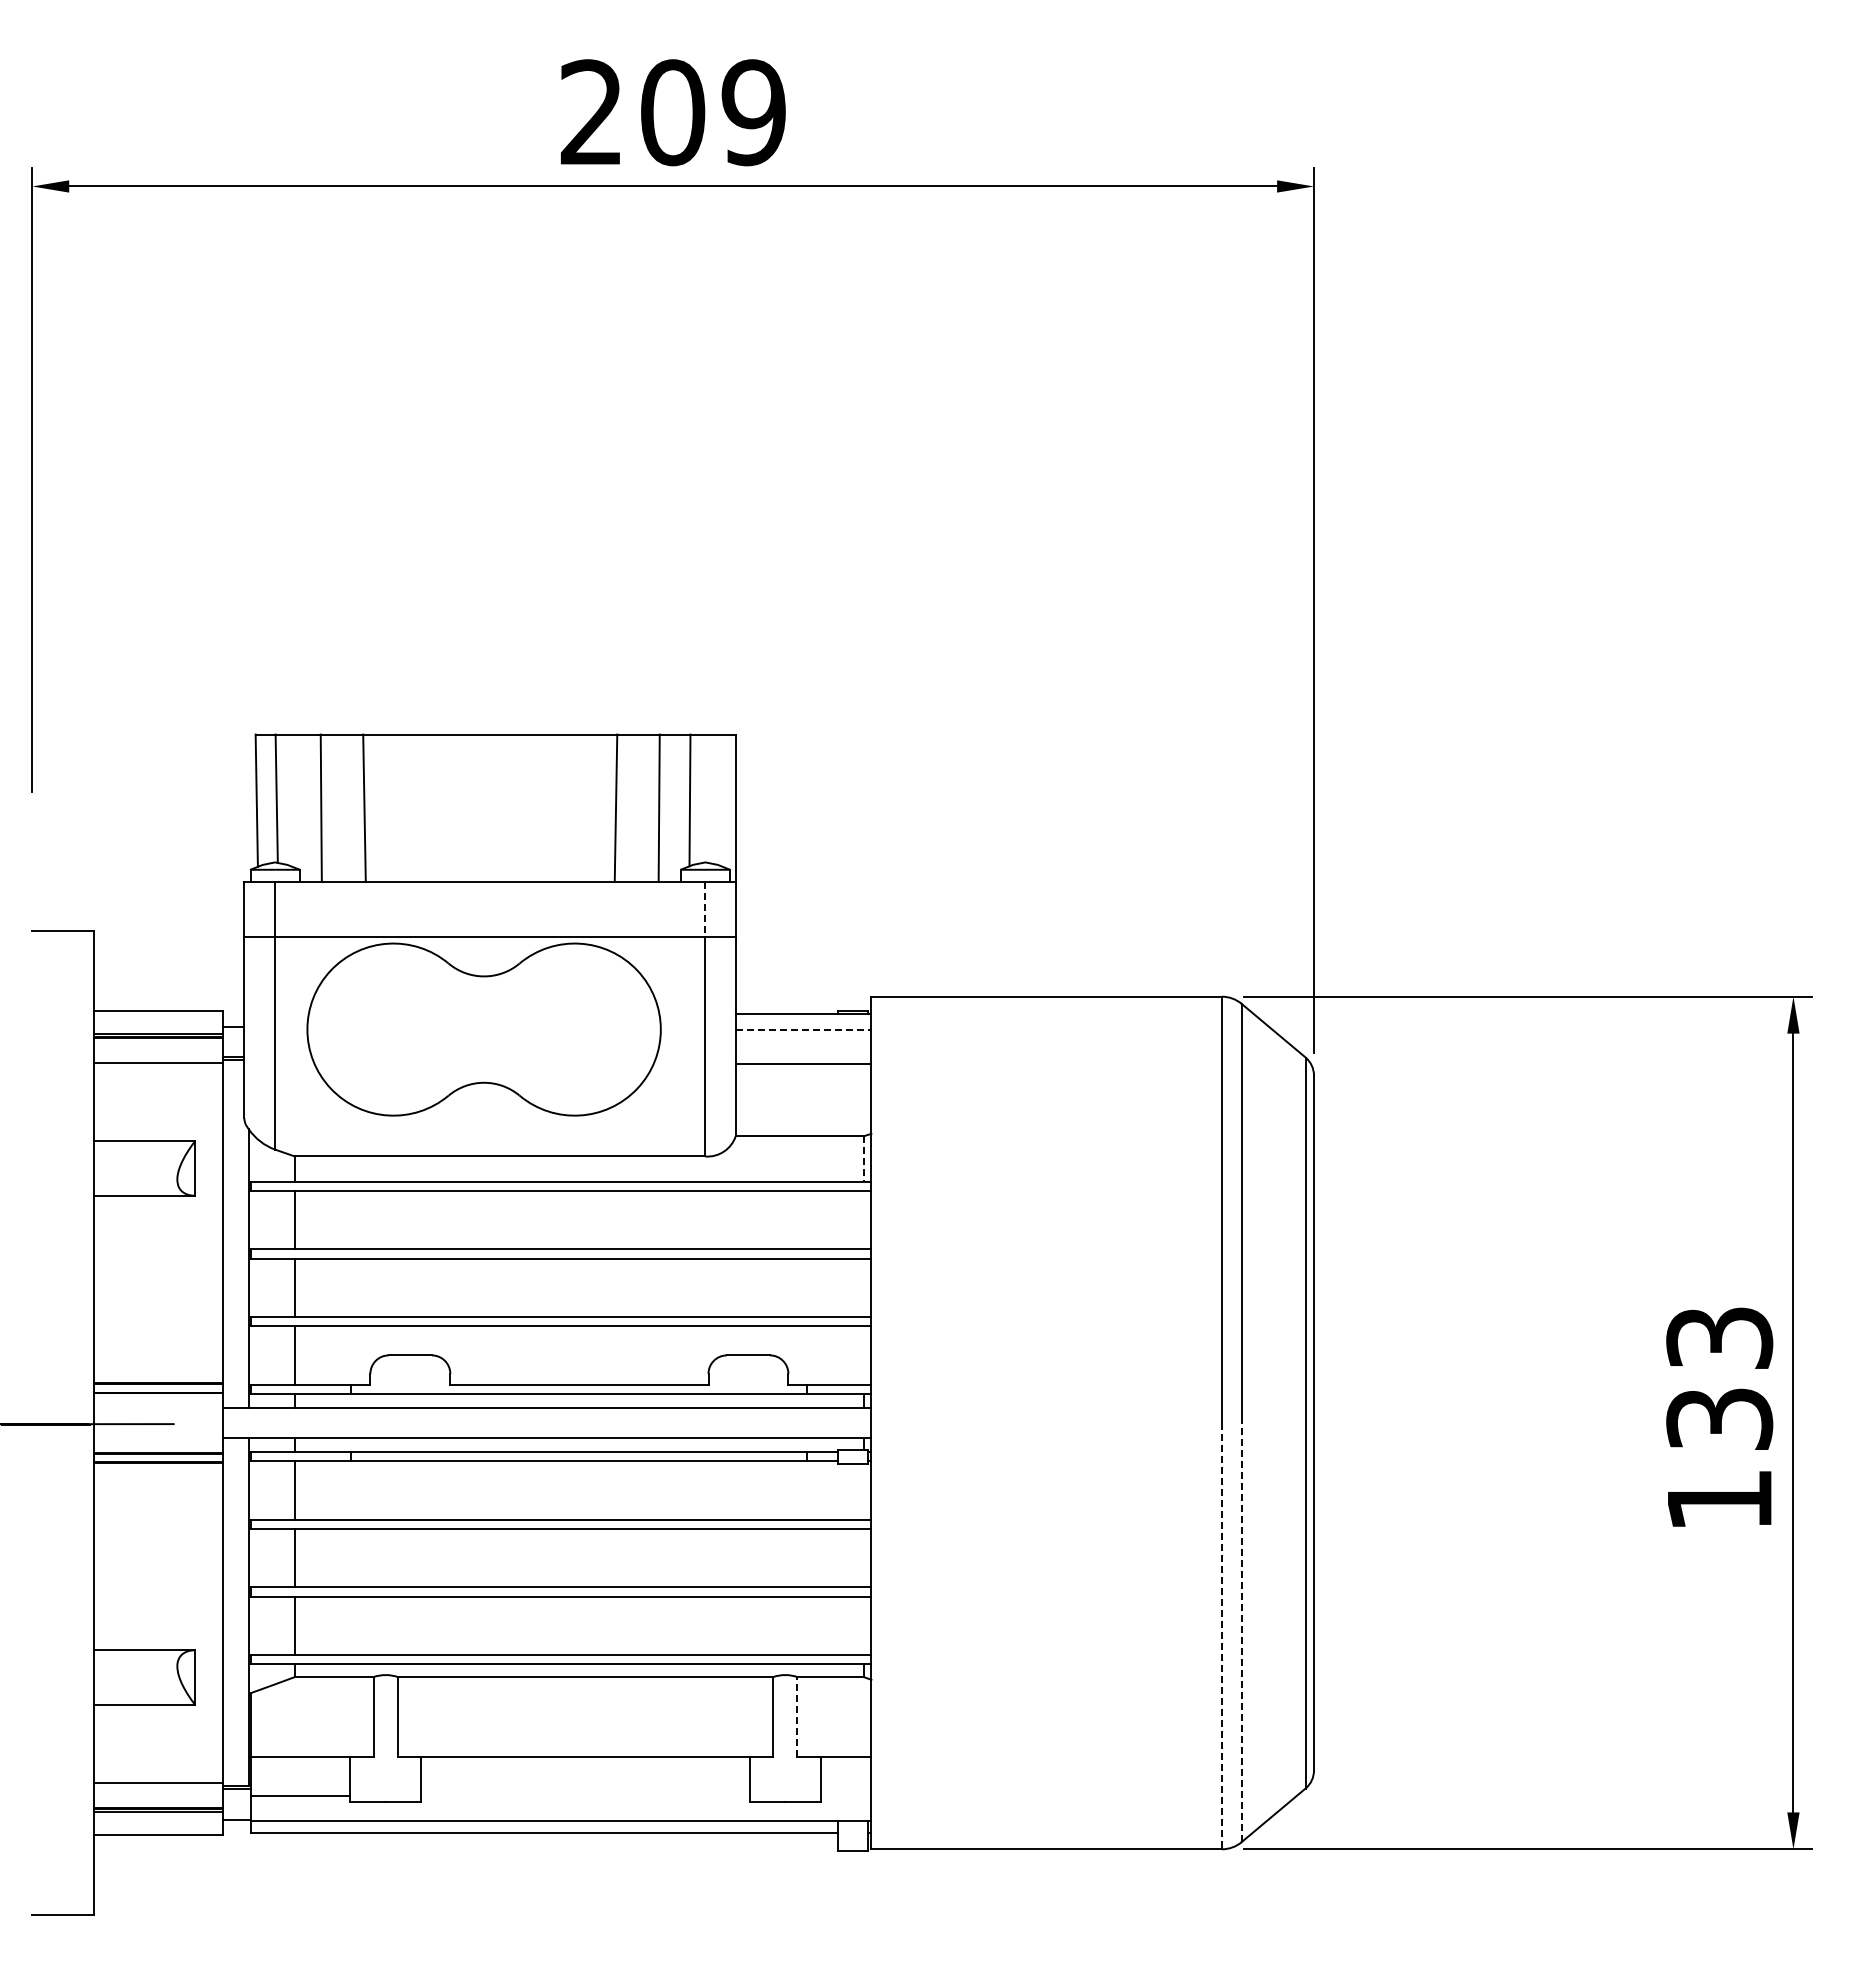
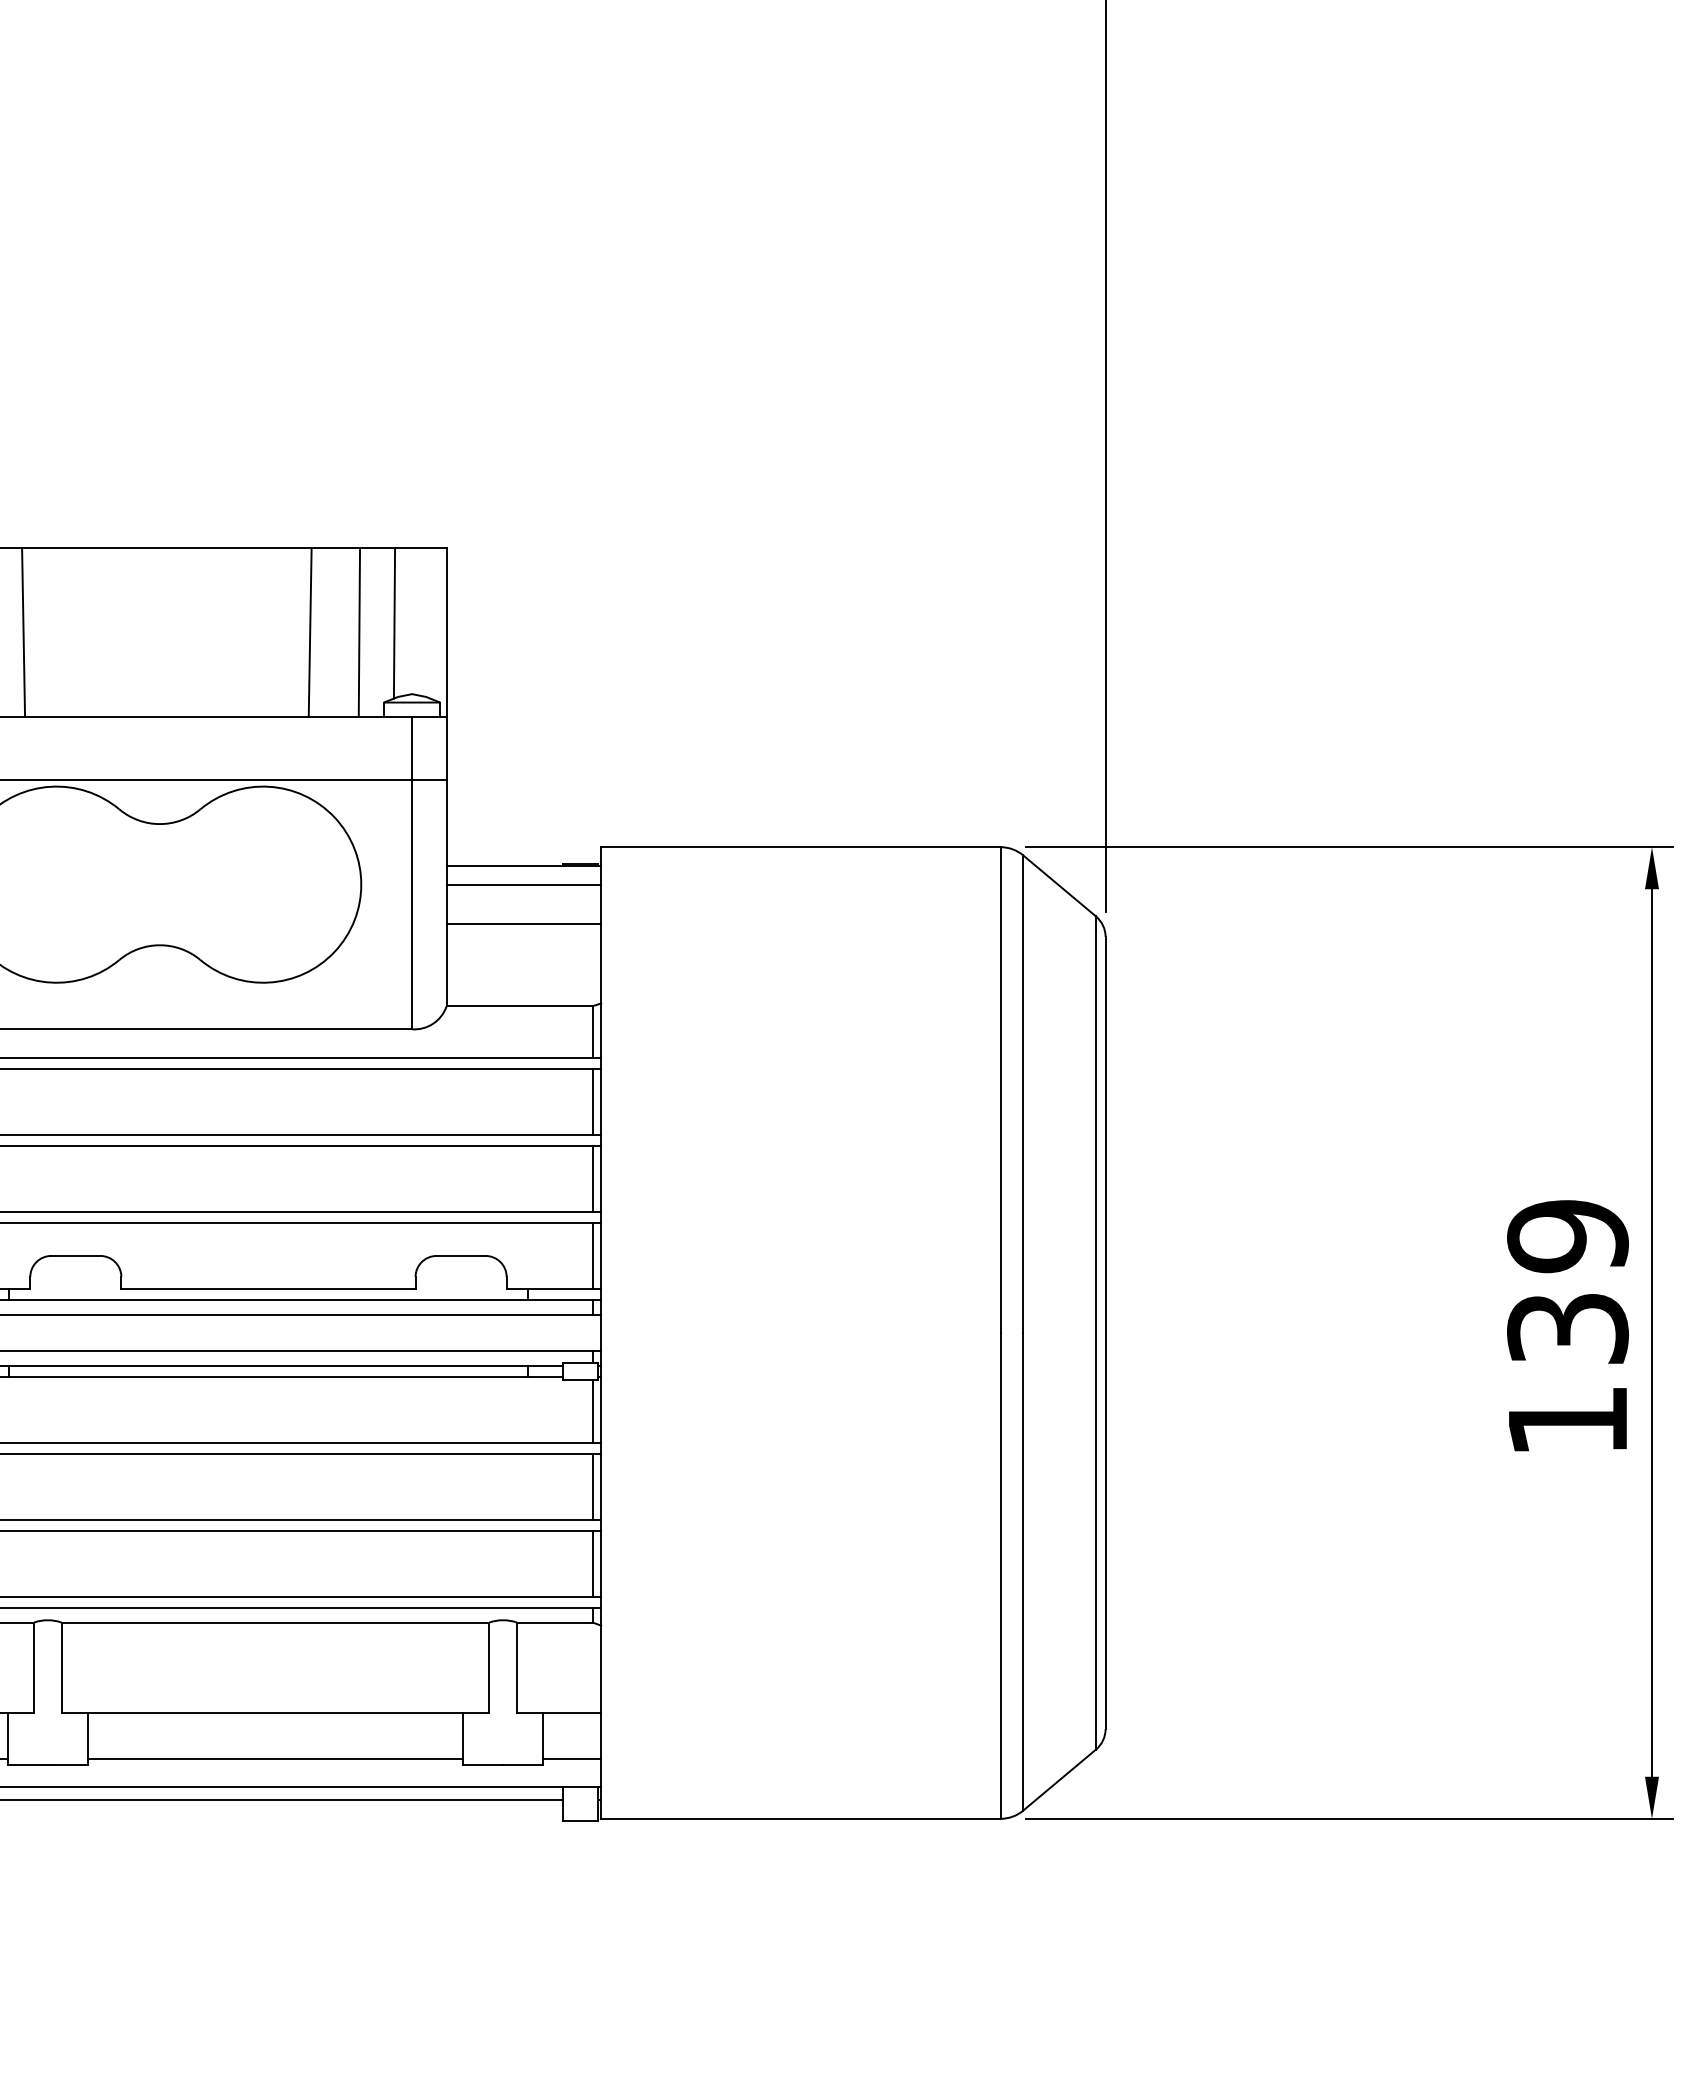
line: (705, 909) -> (412, 747), dashed -> solid
line: (803, 1029) -> (523, 884), dashed -> solid
line: (863, 1159) -> (592, 1032), dashed -> solid
line: (863, 1219) -> (592, 1101), added
line: (863, 1287) -> (592, 1178), added
text: (1719, 1338) -> (1567, 1236), 133 -> 139
line: (863, 1355) -> (592, 1256), added
line: (863, 1491) -> (592, 1411), added
line: (863, 1558) -> (592, 1487), added
line: (863, 1625) -> (592, 1563), added
line: (1241, 1632) -> (1022, 1571), dashed -> solid
line: (1221, 1636) -> (1000, 1576), dashed -> solid
line: (797, 1716) -> (517, 1667), dashed -> solid
line: (585, 1796) -> (275, 1758), added
line: (845, 1796) -> (571, 1758), added

